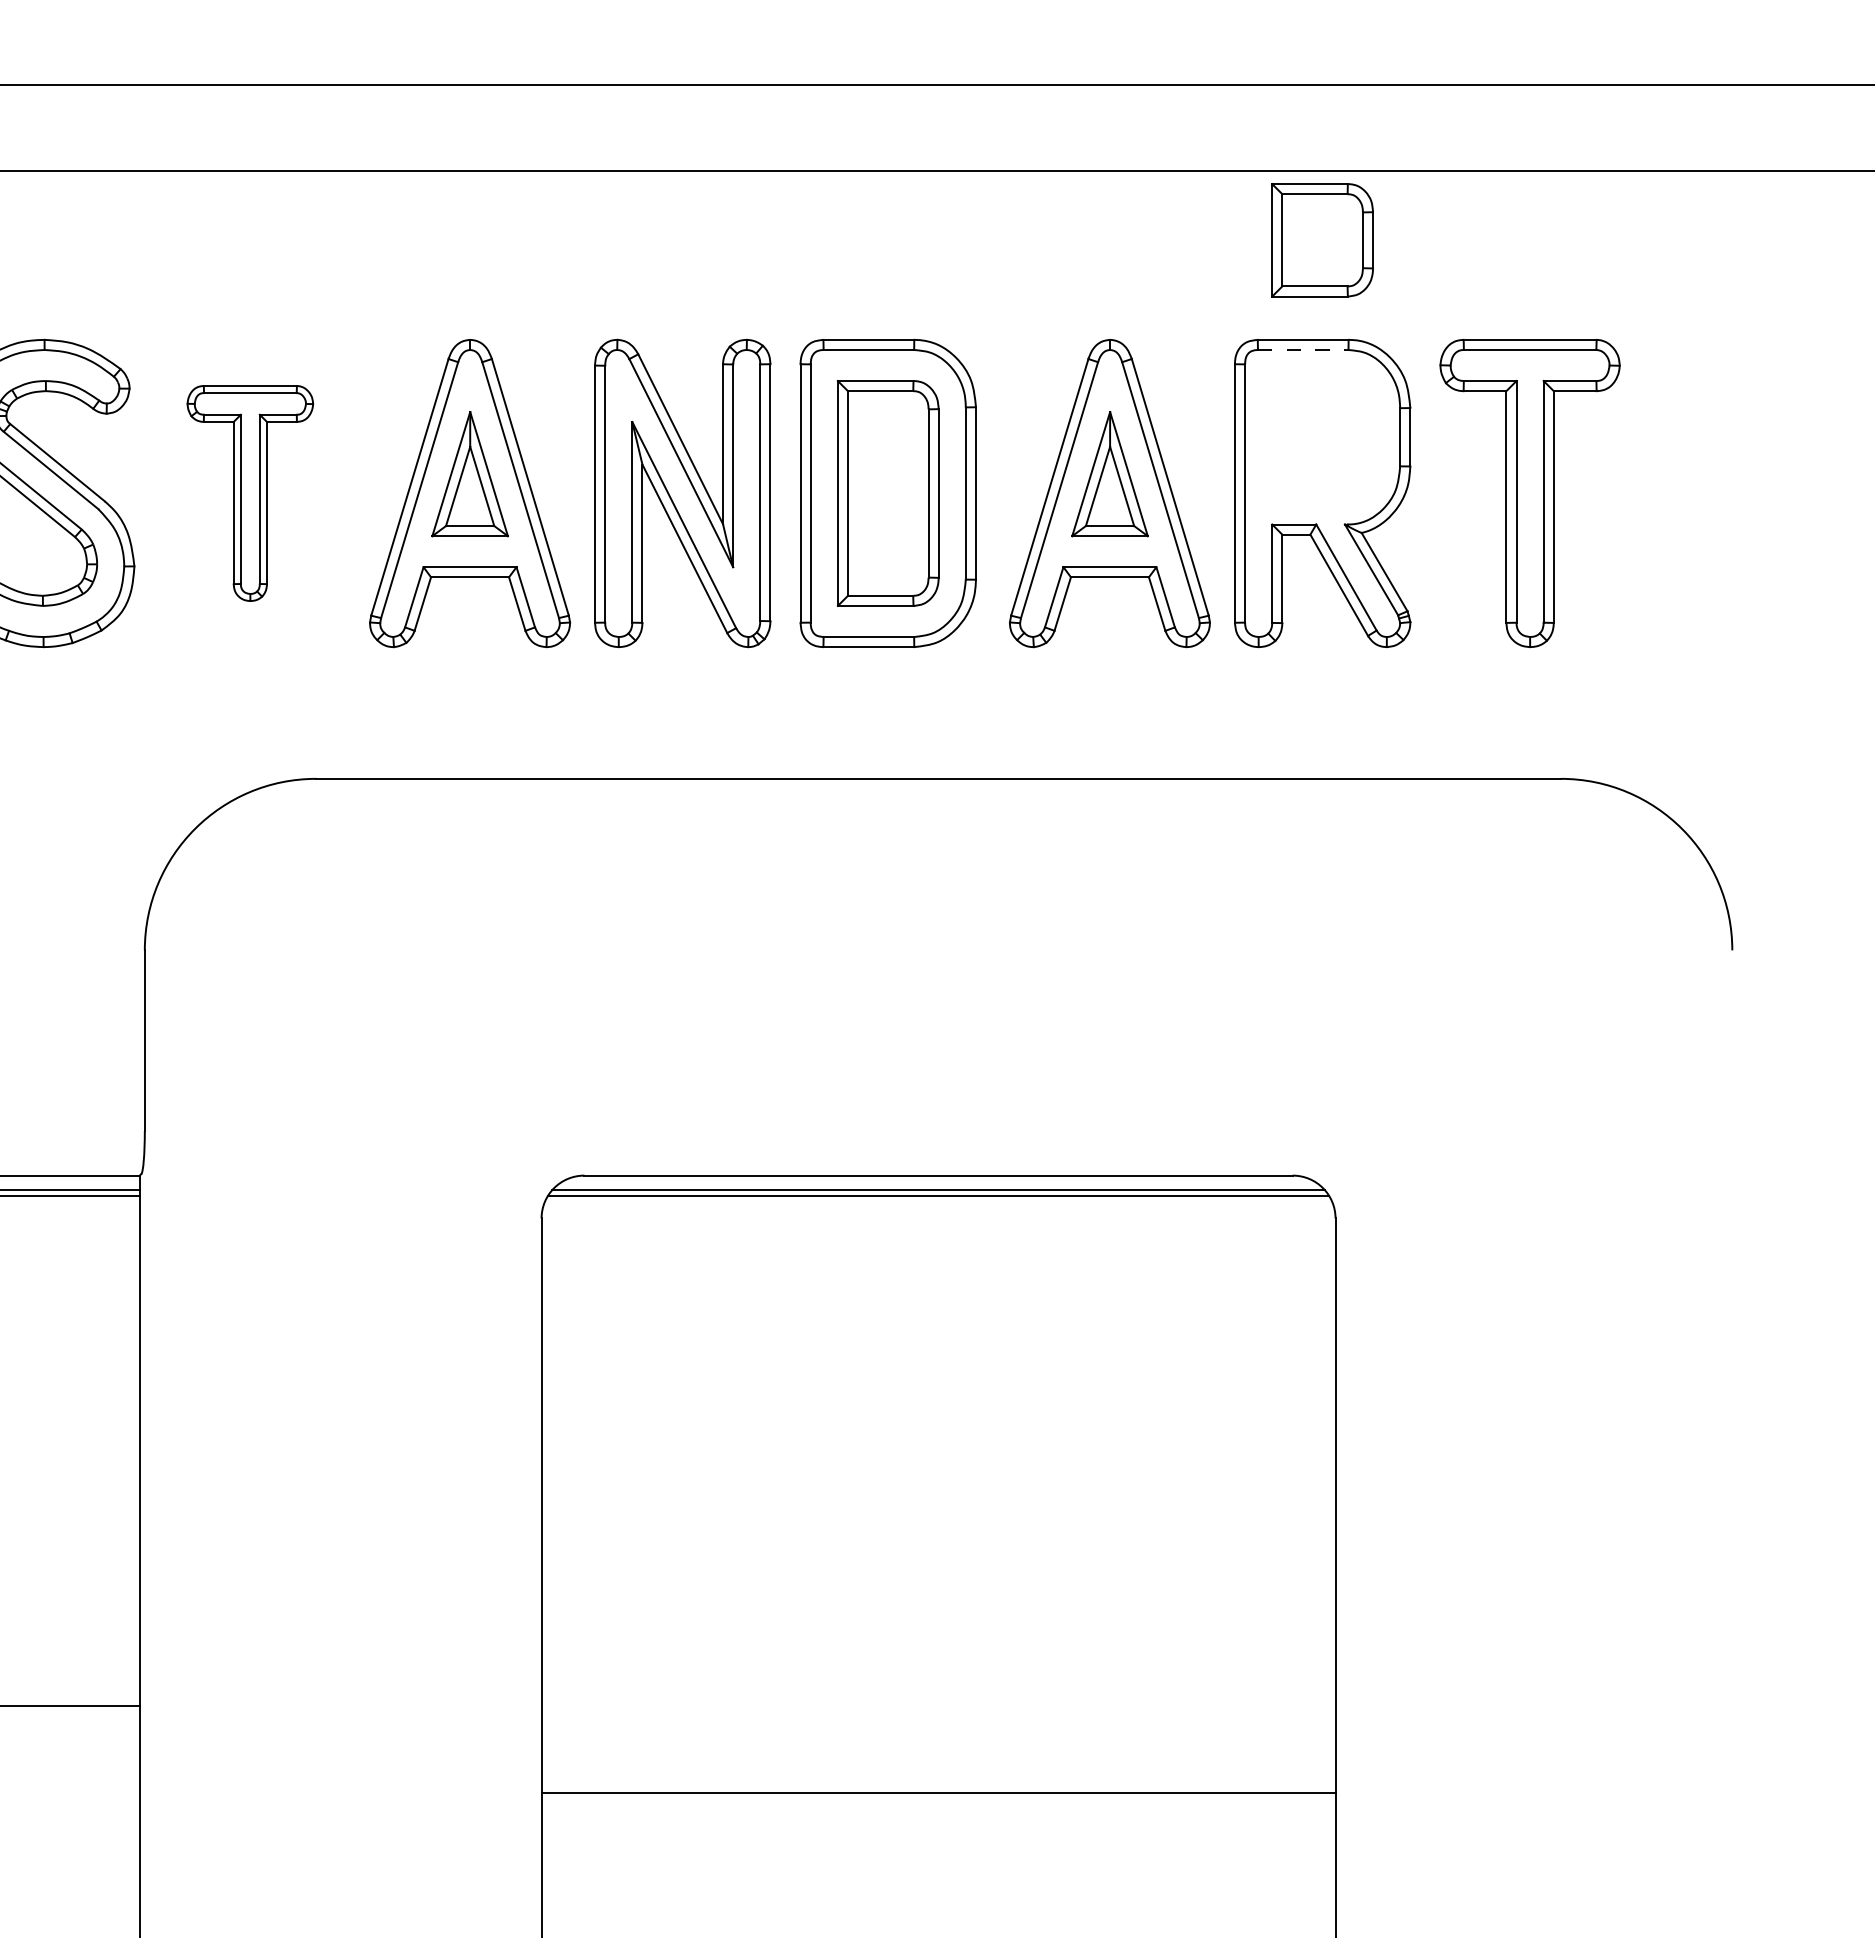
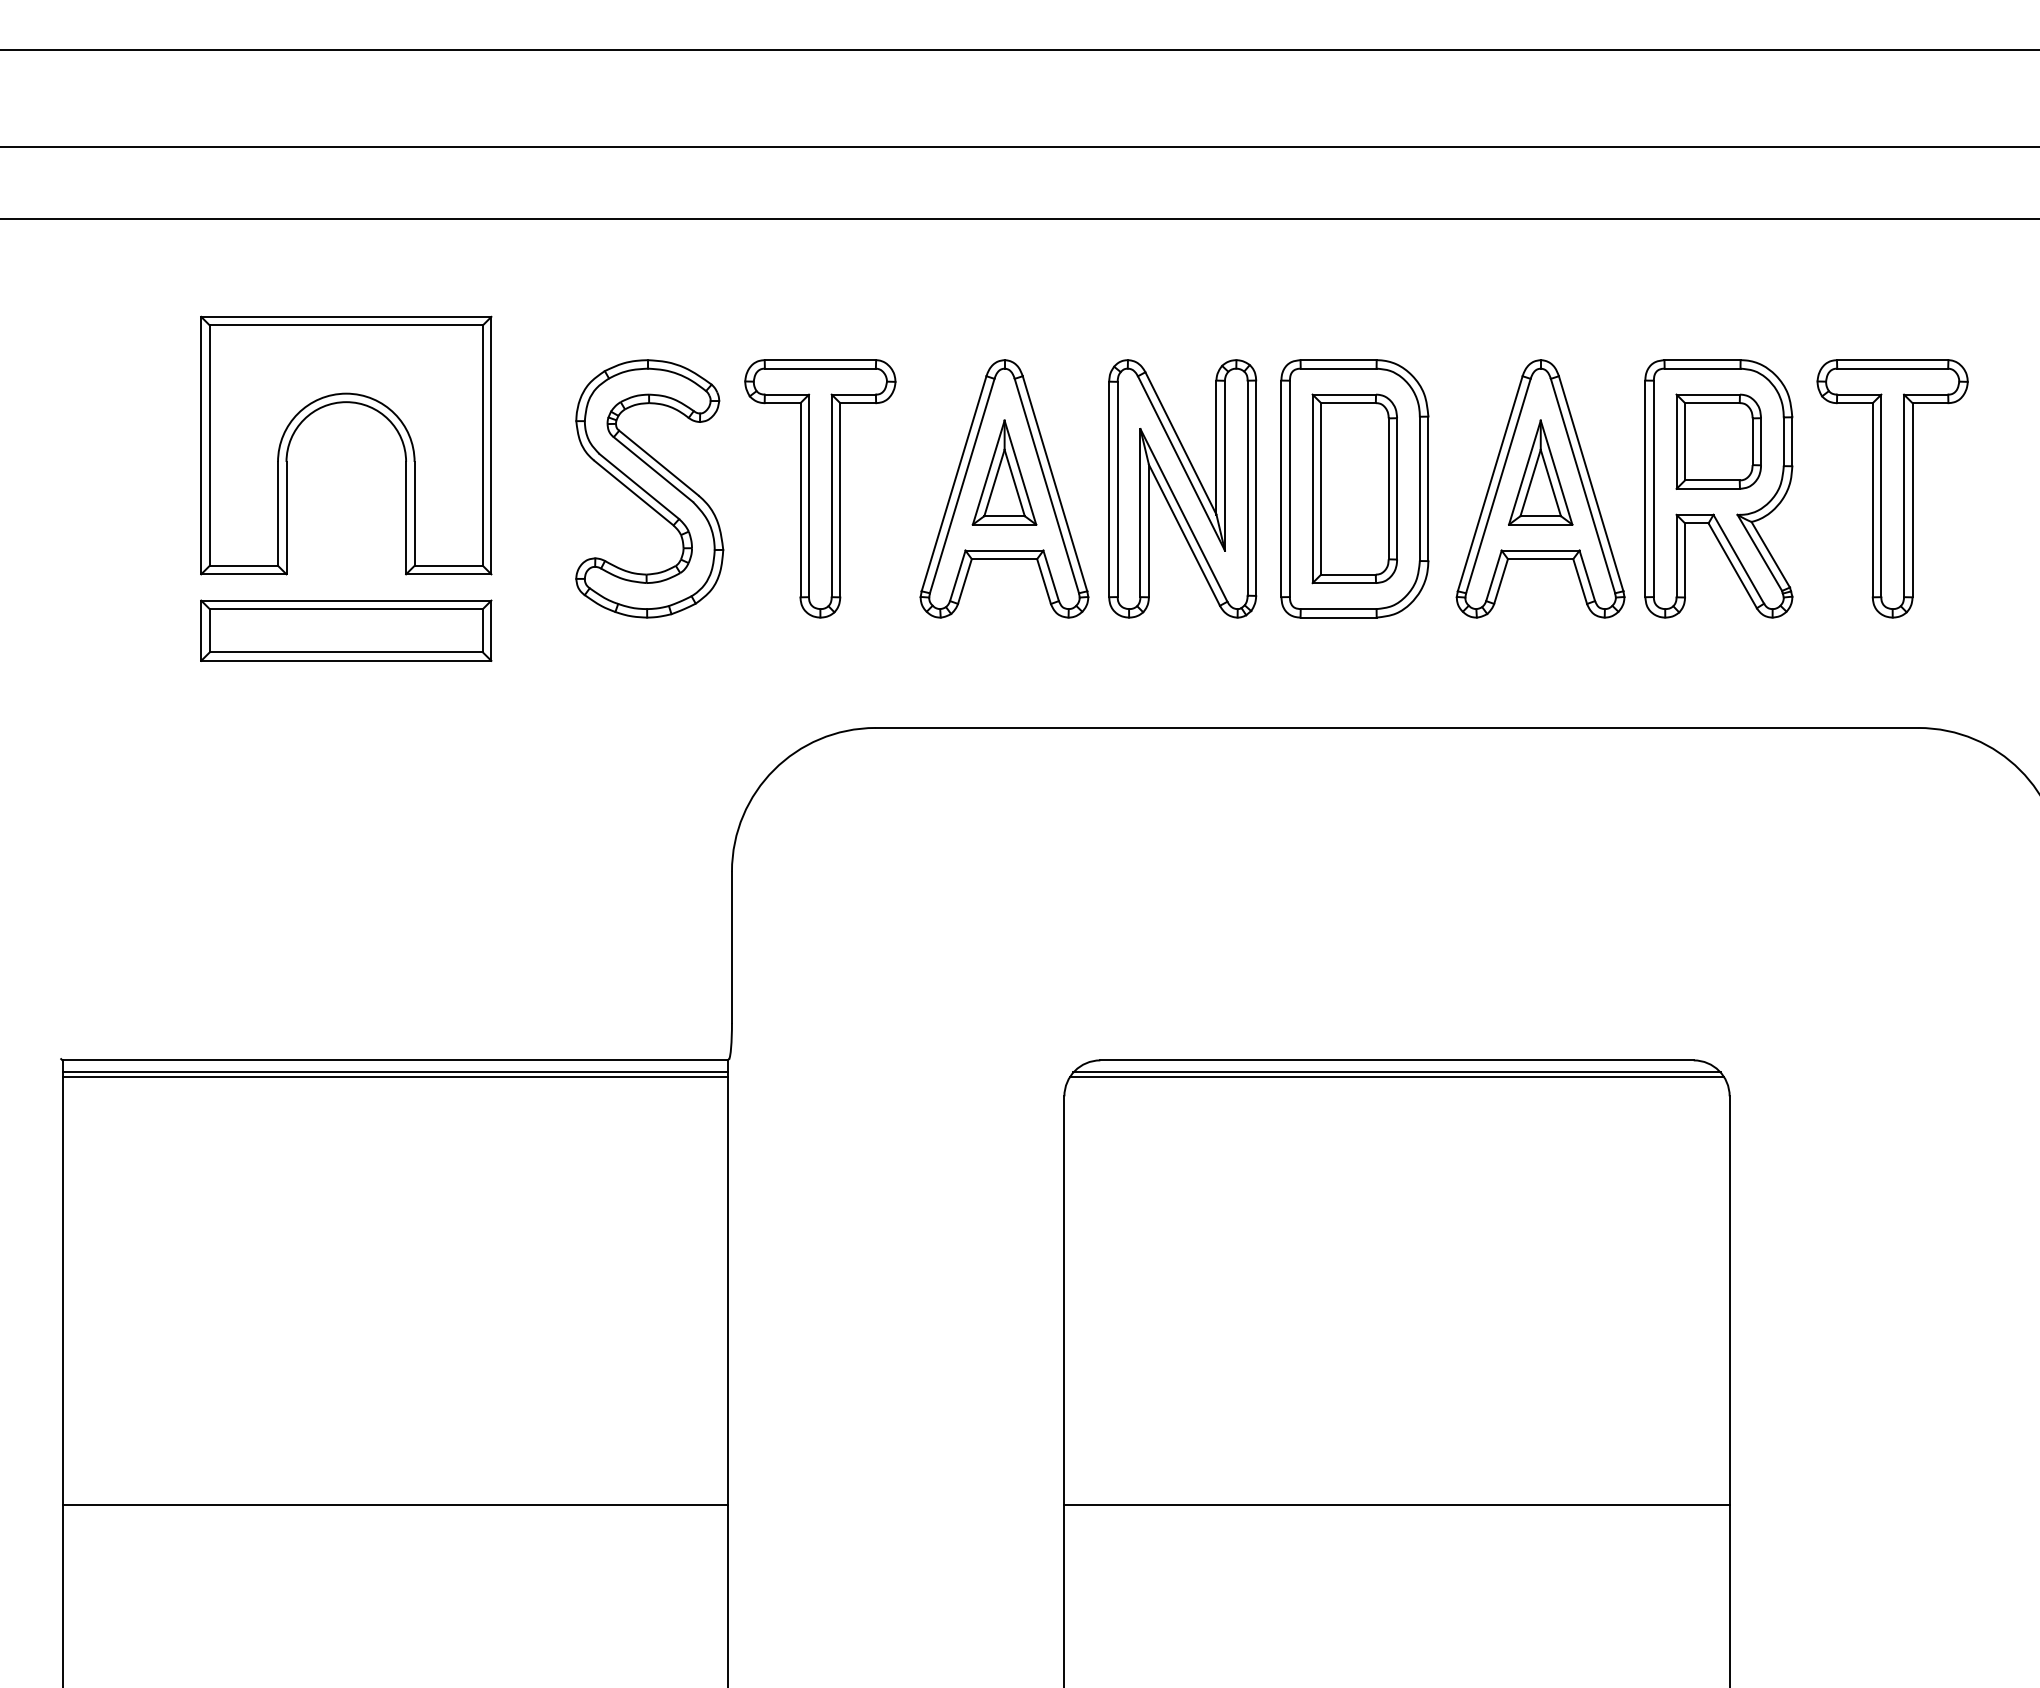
part: (1322, 240) -> (1718, 441), moved
line: (1303, 349) -> (1702, 368), dashed -> solid
part: (250, 493) -> (820, 488), size x1.43
line: (937, 1792) -> (1396, 1504), moved

